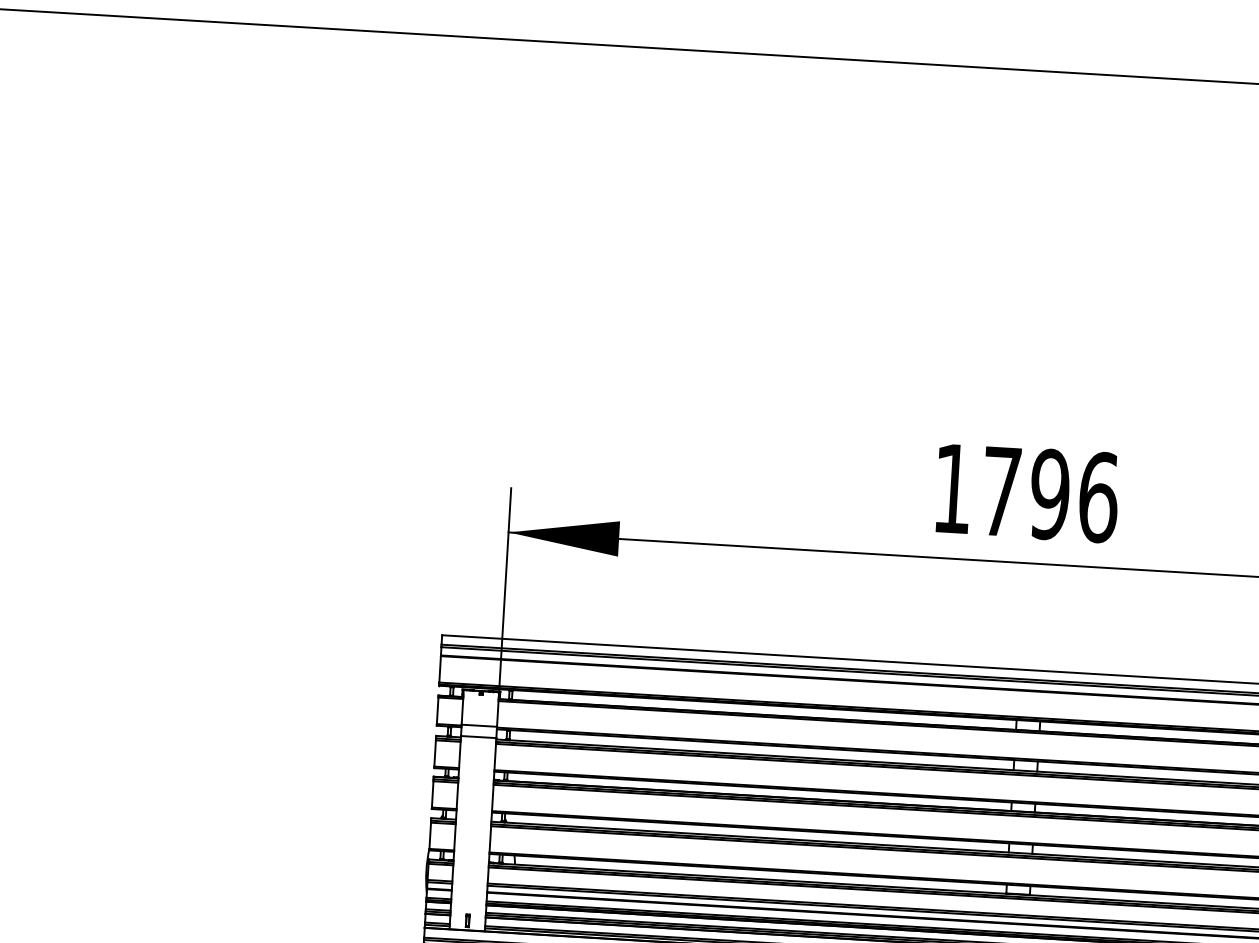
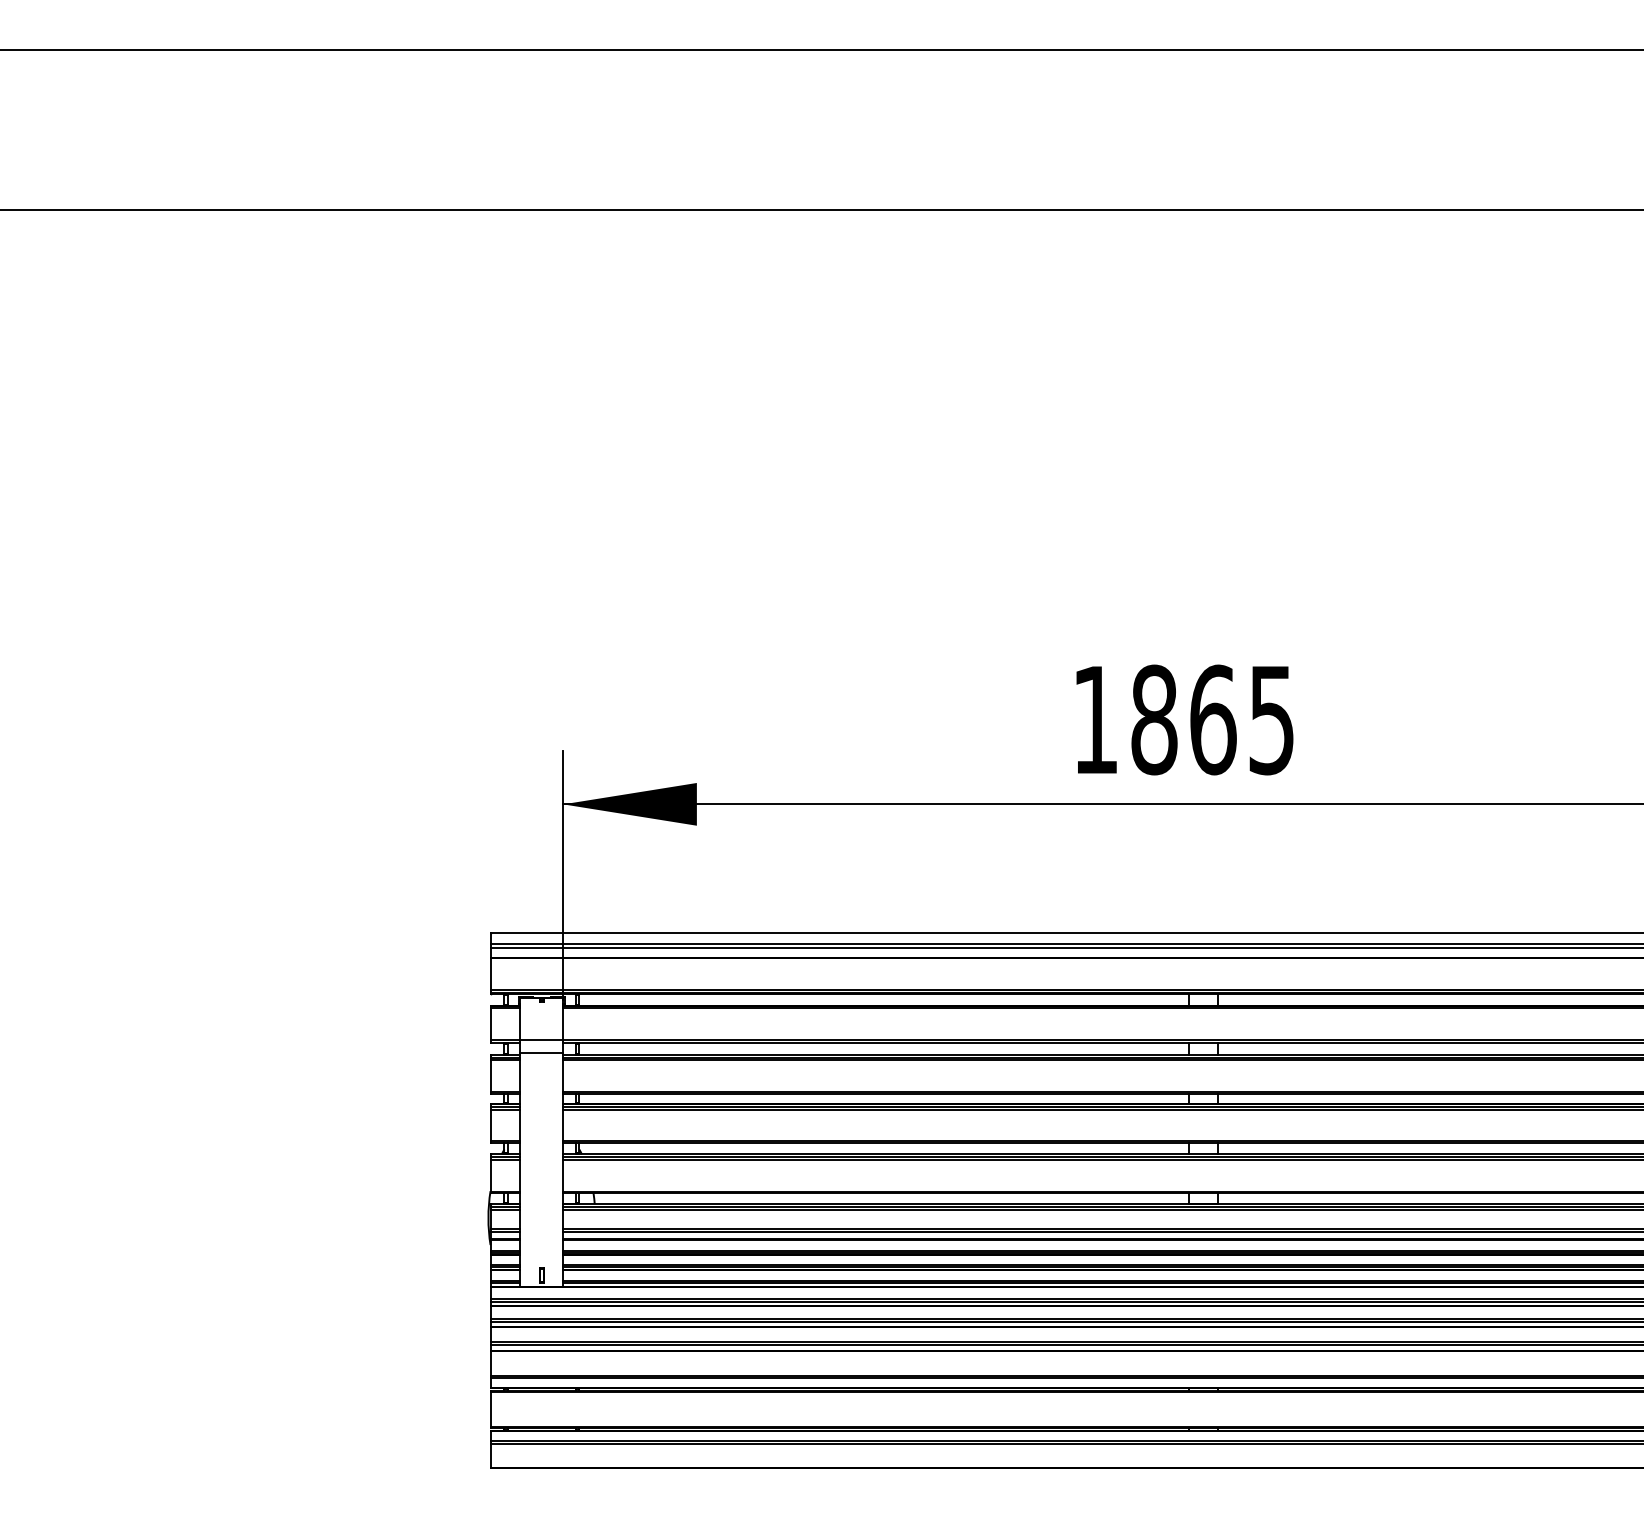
text: (1050, 494) -> (1213, 719), 1796 -> 1865

